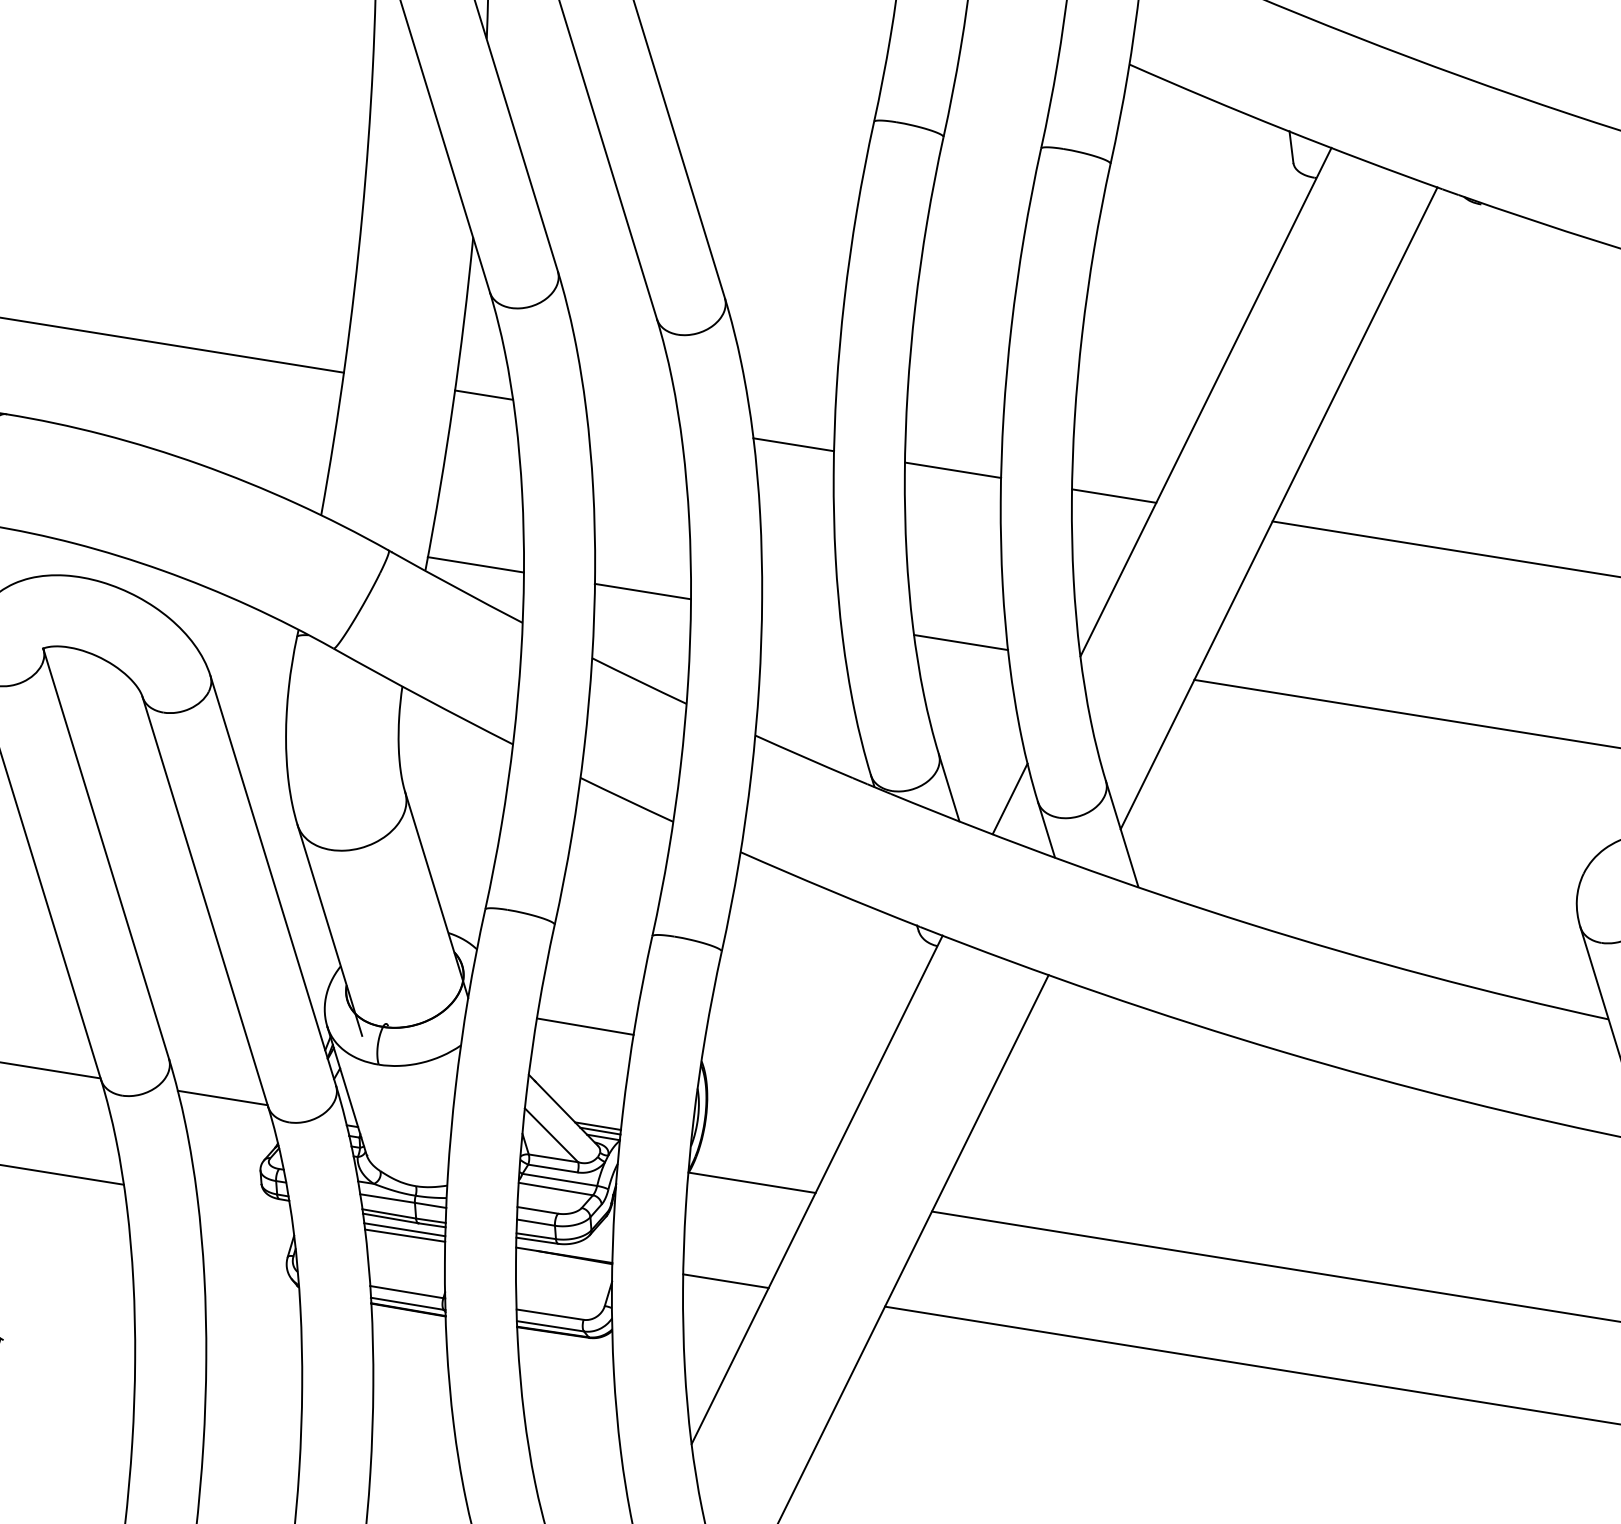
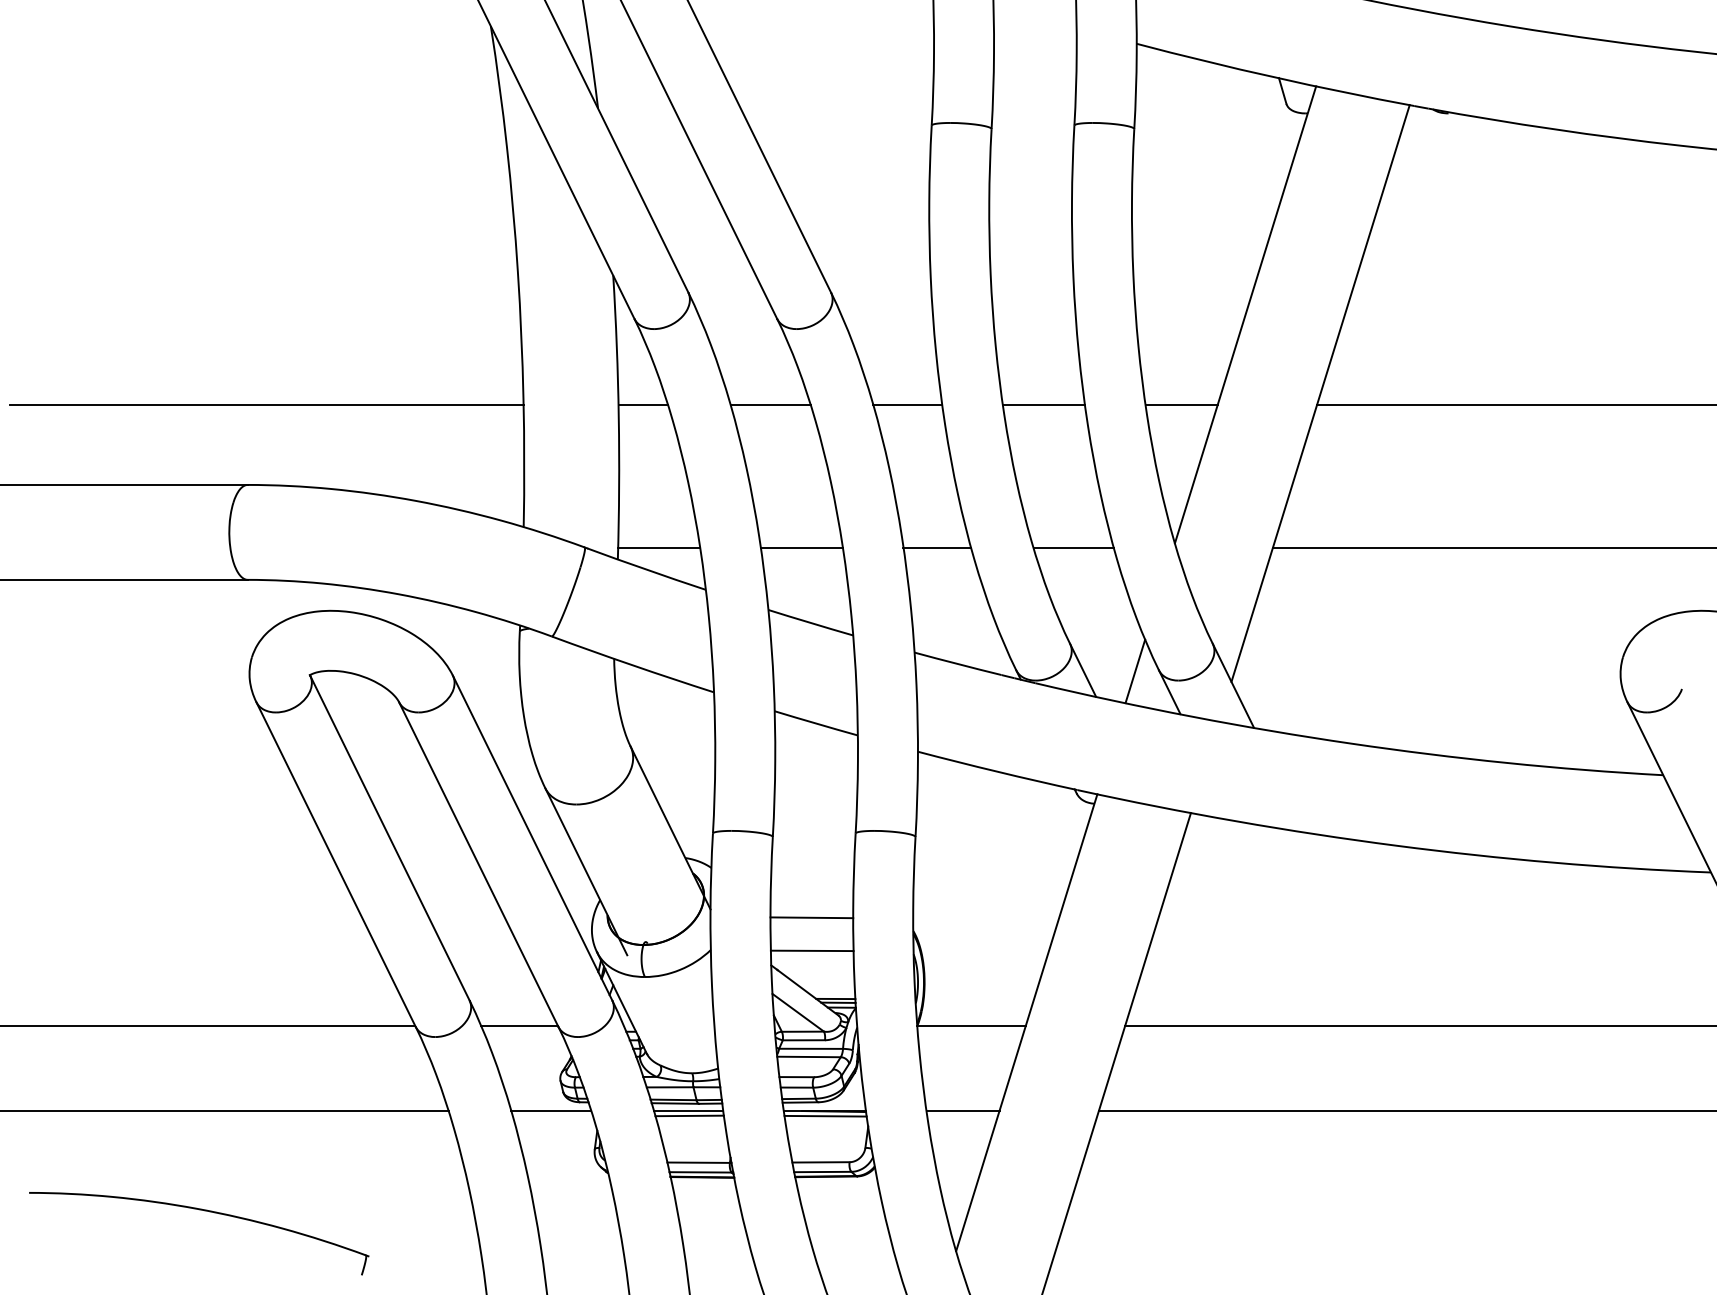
line: (632, 419) -> (770, 405), added
line: (801, 616) -> (937, 547), added
line: (578, 1064) -> (811, 950), added
line: (244, 1204) -> (551, 1111), added
line: (564, 1260) -> (825, 1115), added

